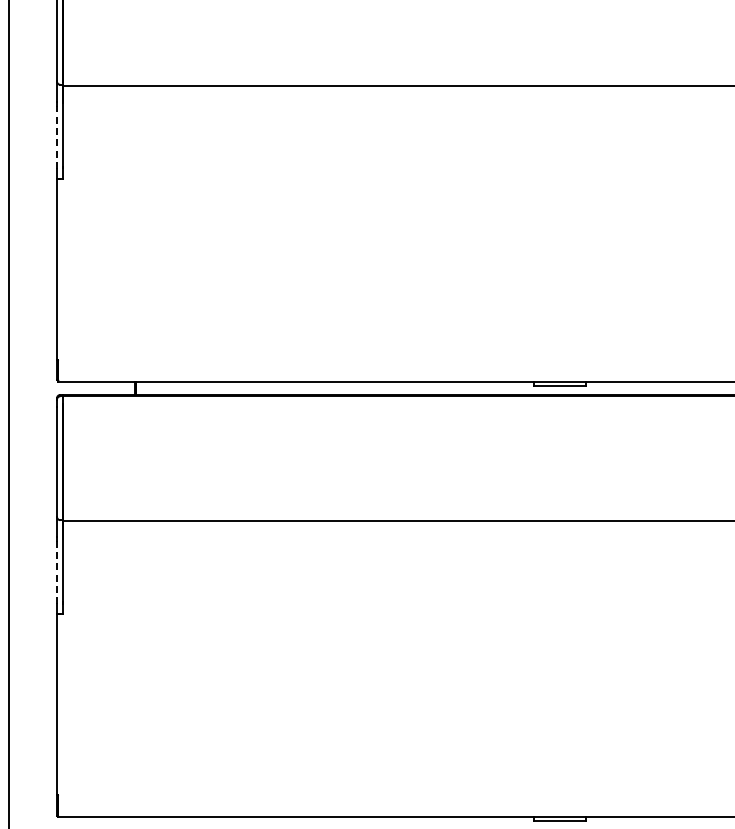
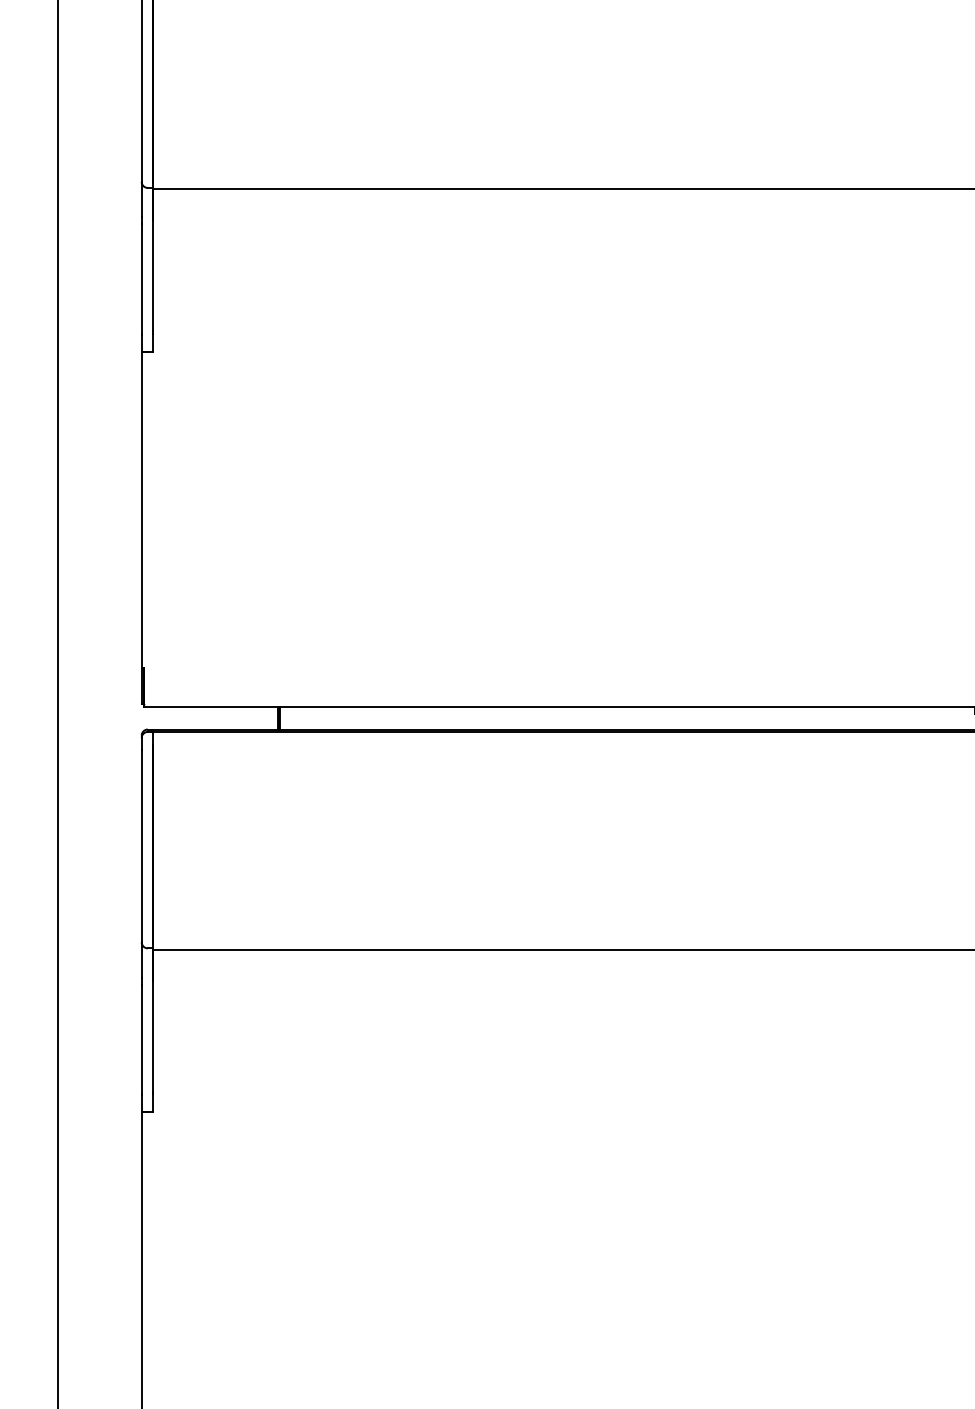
line: (56, 137) -> (140, 279), dashed -> solid
line: (56, 572) -> (140, 1039), dashed -> solid

